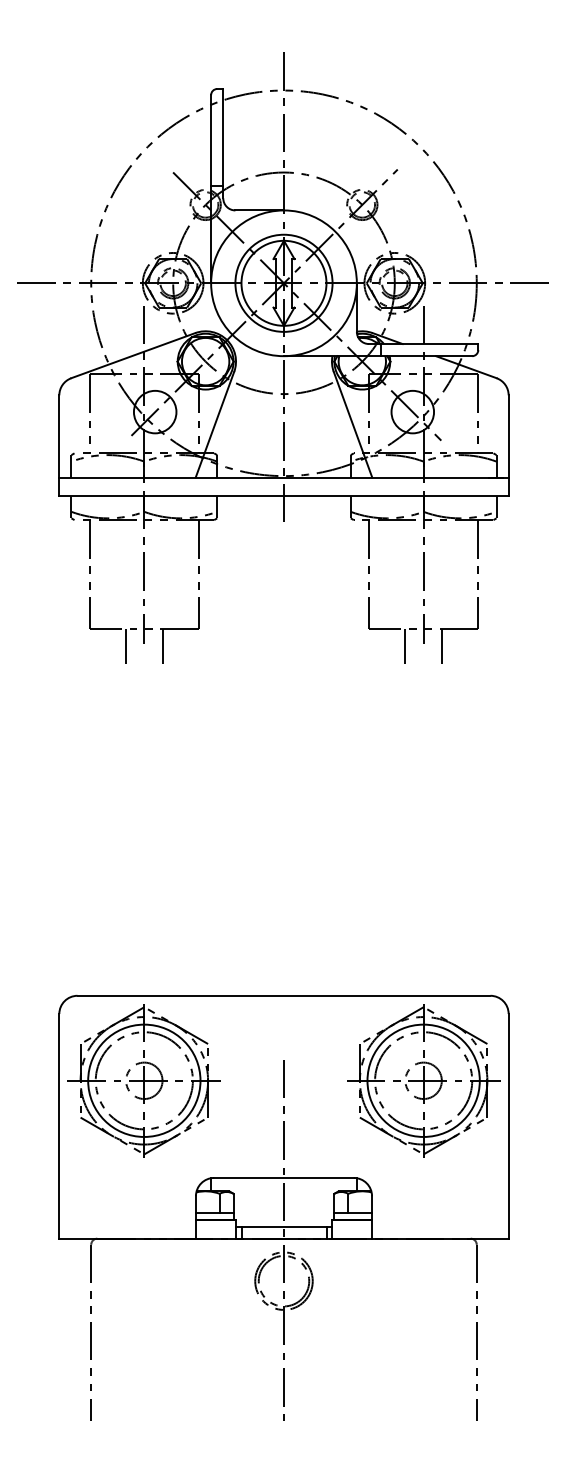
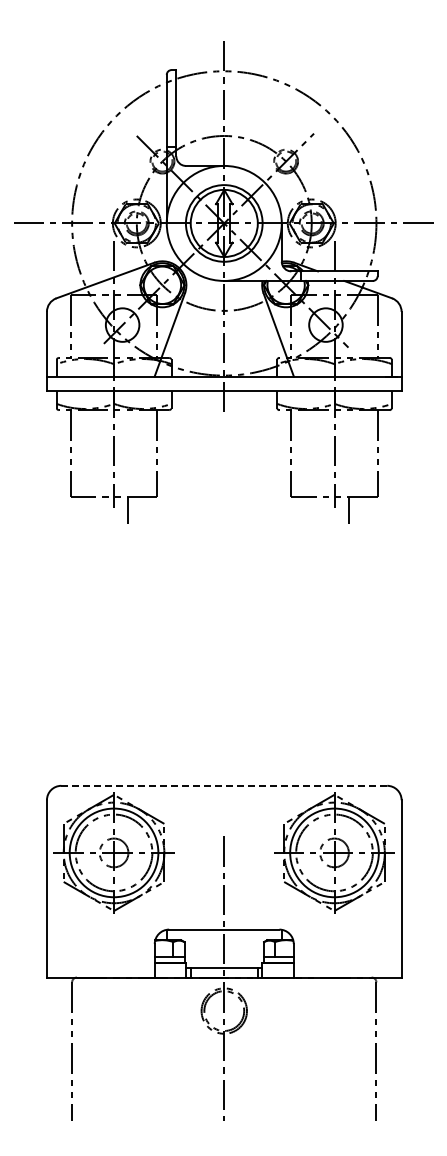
line: (125, 646) -> (99, 510), removed
line: (405, 646) -> (320, 510), removed
line: (284, 995) -> (224, 785), solid -> dashed

